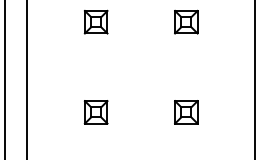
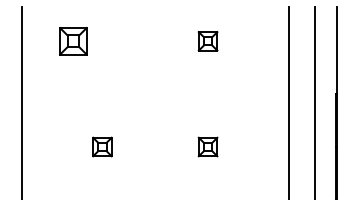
part: (96, 22) -> (73, 41), moved
part: (185, 22) -> (207, 41), size x0.7
part: (96, 111) -> (102, 146), size x0.7
part: (185, 111) -> (207, 146), size x0.7

